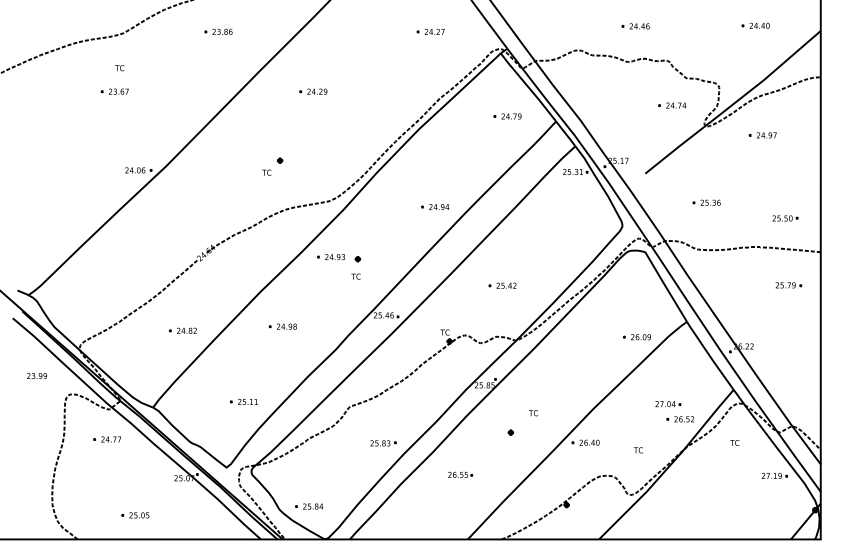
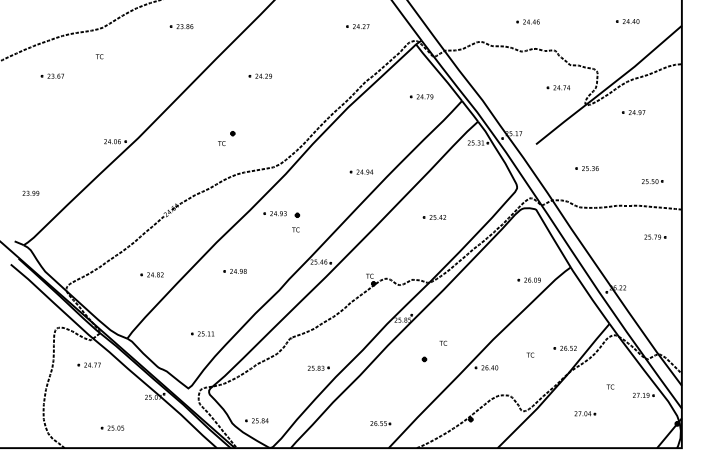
part: (113, 90) -> (51, 75), moved
part: (501, 285) -> (433, 217), moved
text: (36, 374) -> (30, 192), moved
part: (668, 403) -> (585, 413), moved
text: (734, 442) -> (610, 386), moved
text: (638, 449) -> (530, 354), moved
part: (460, 474) -> (380, 423), moved

